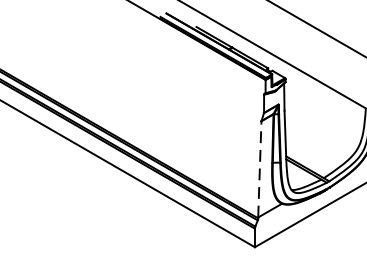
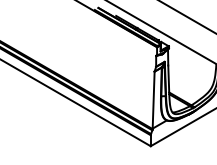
line: (259, 168) -> (153, 99), dashed -> solid

